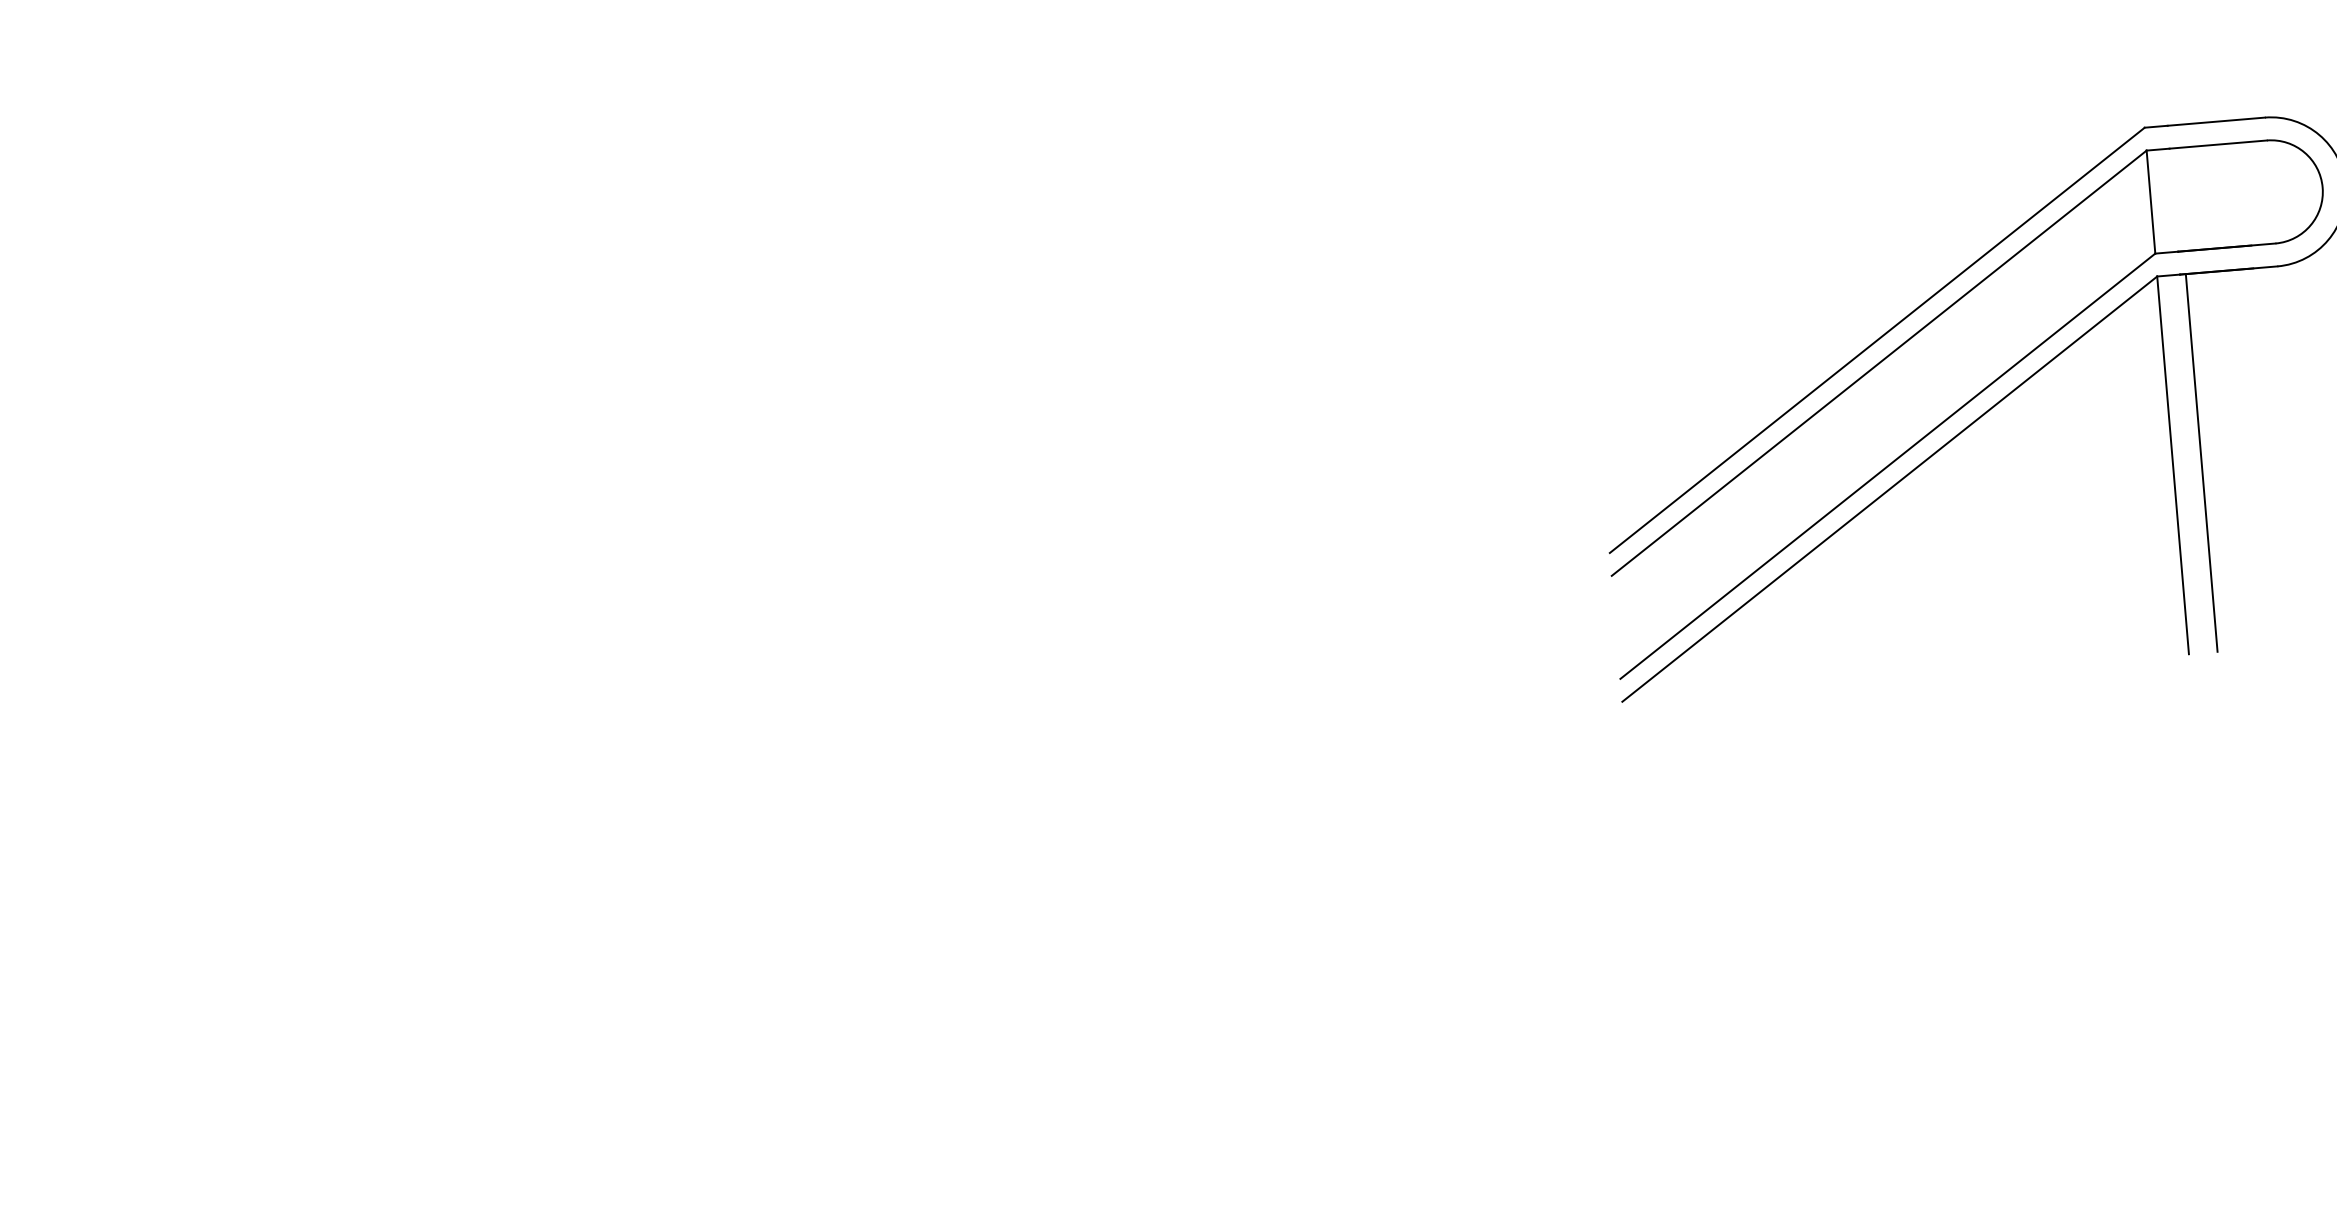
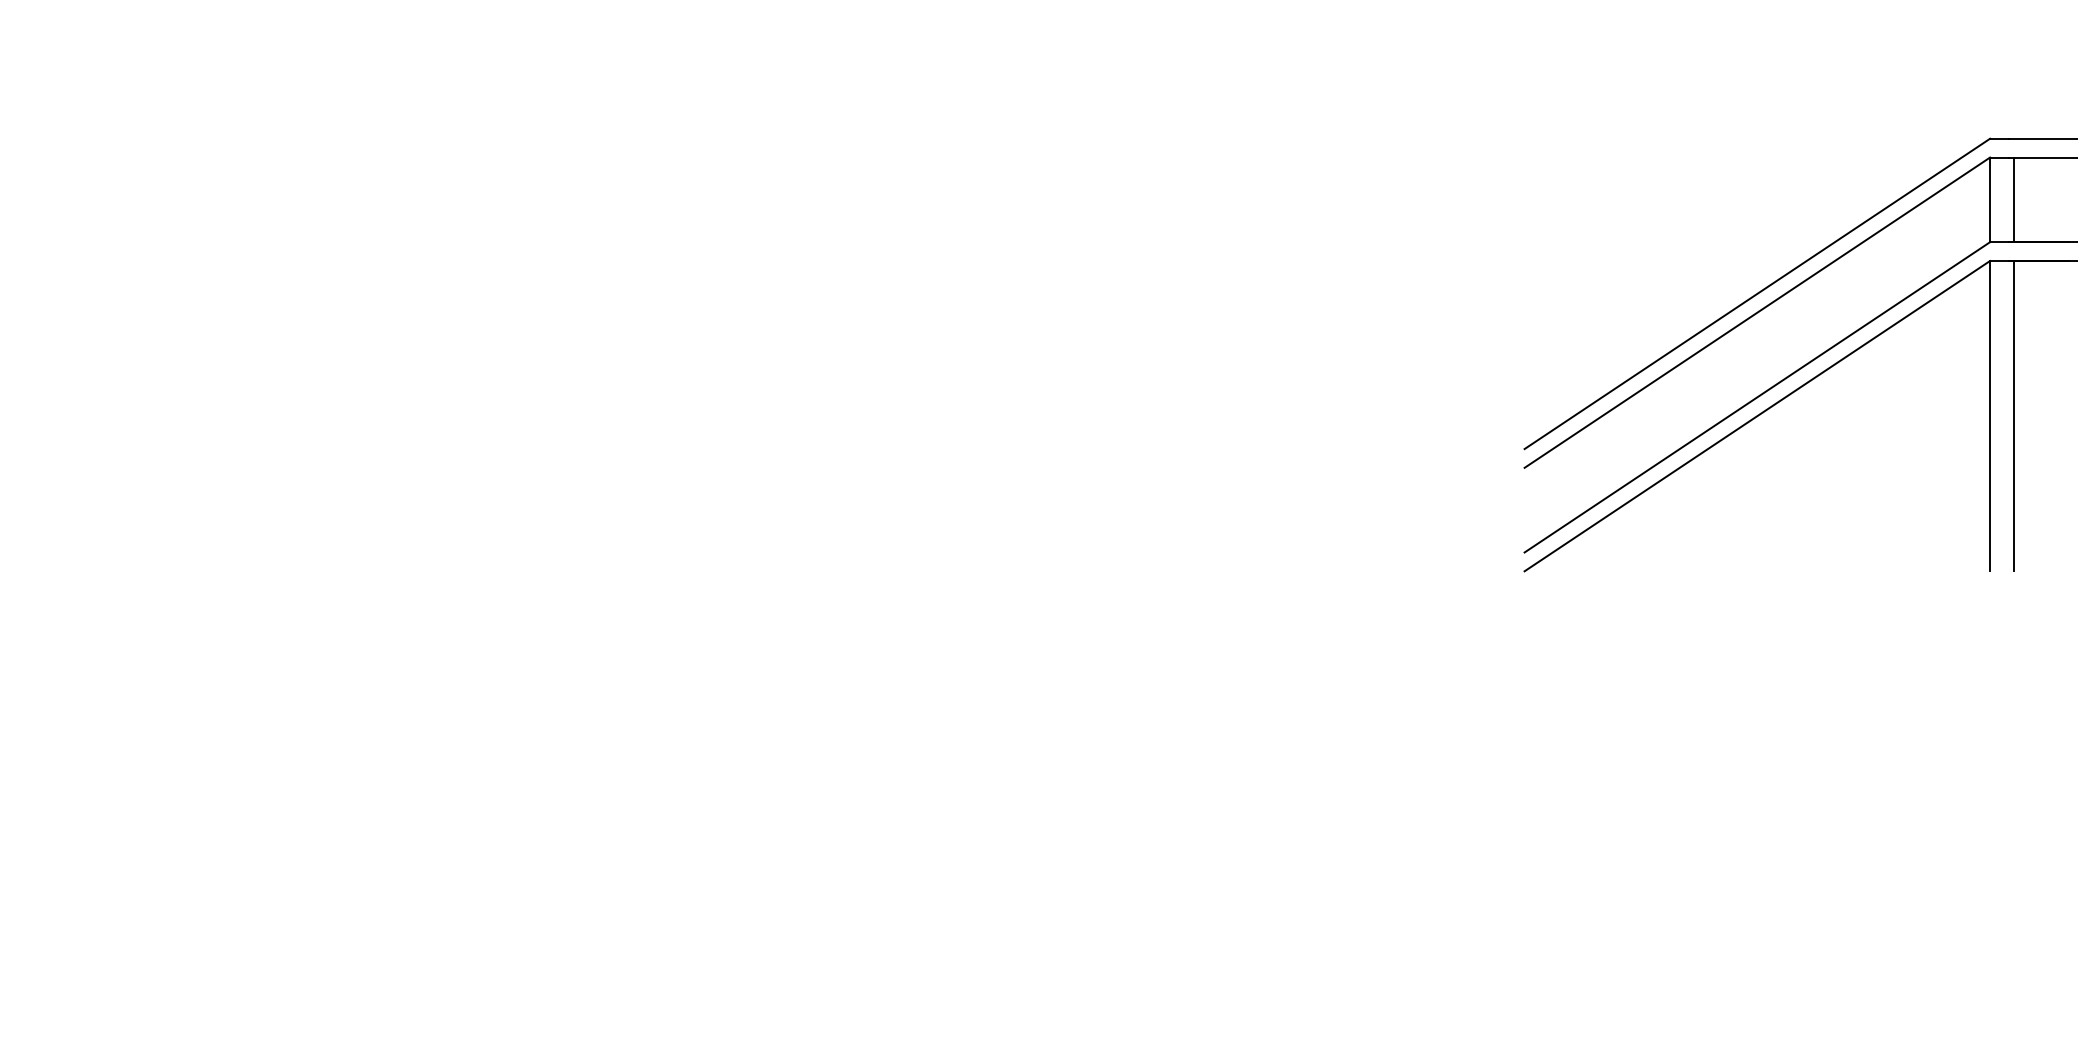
line: (2179, 199) -> (2013, 199), added

